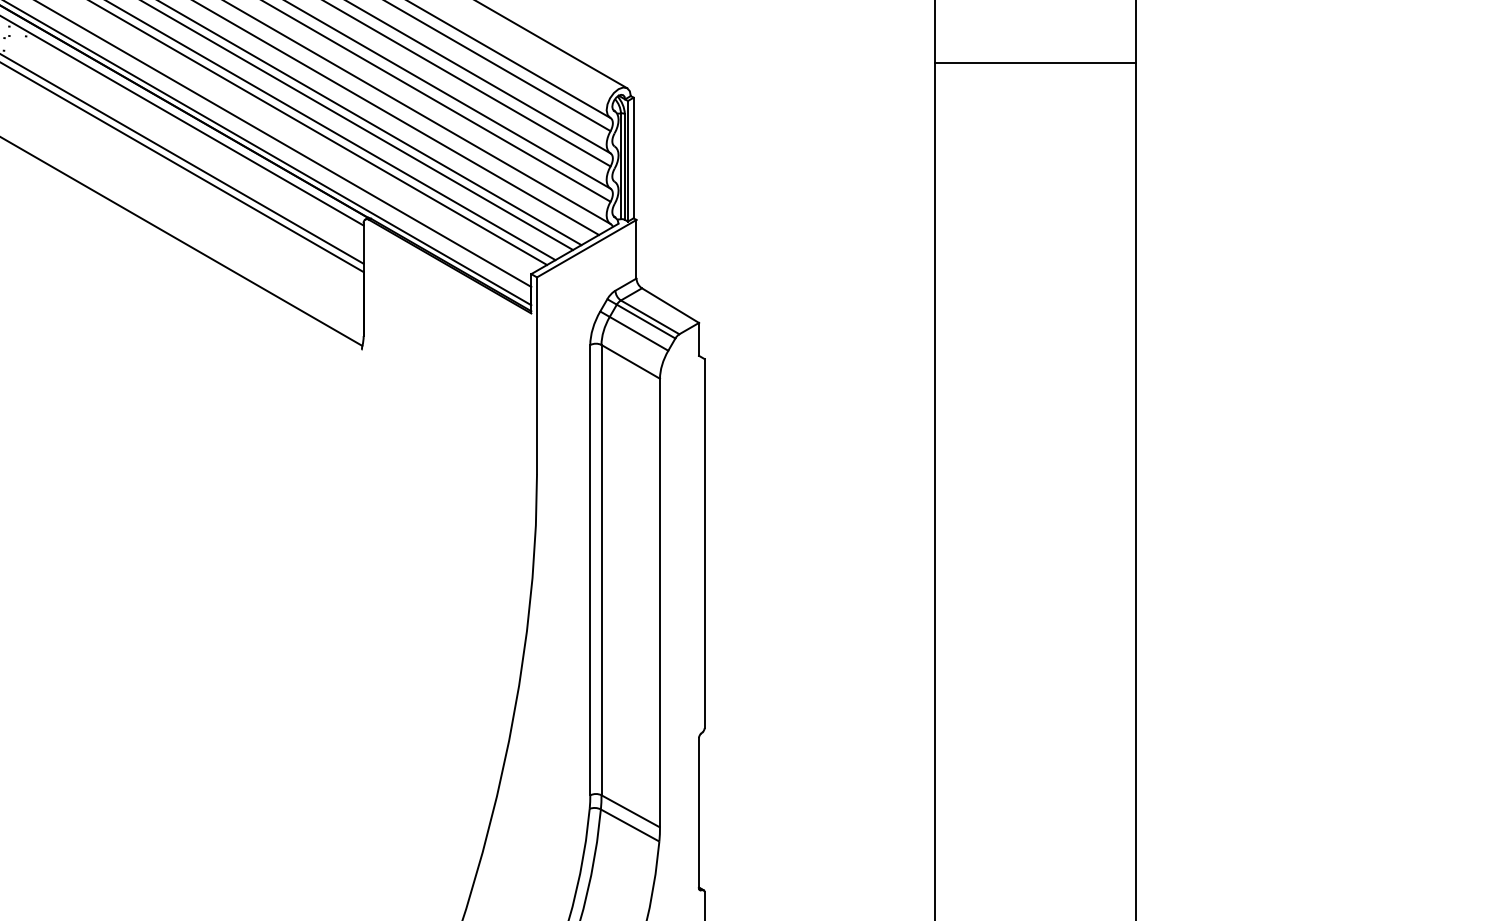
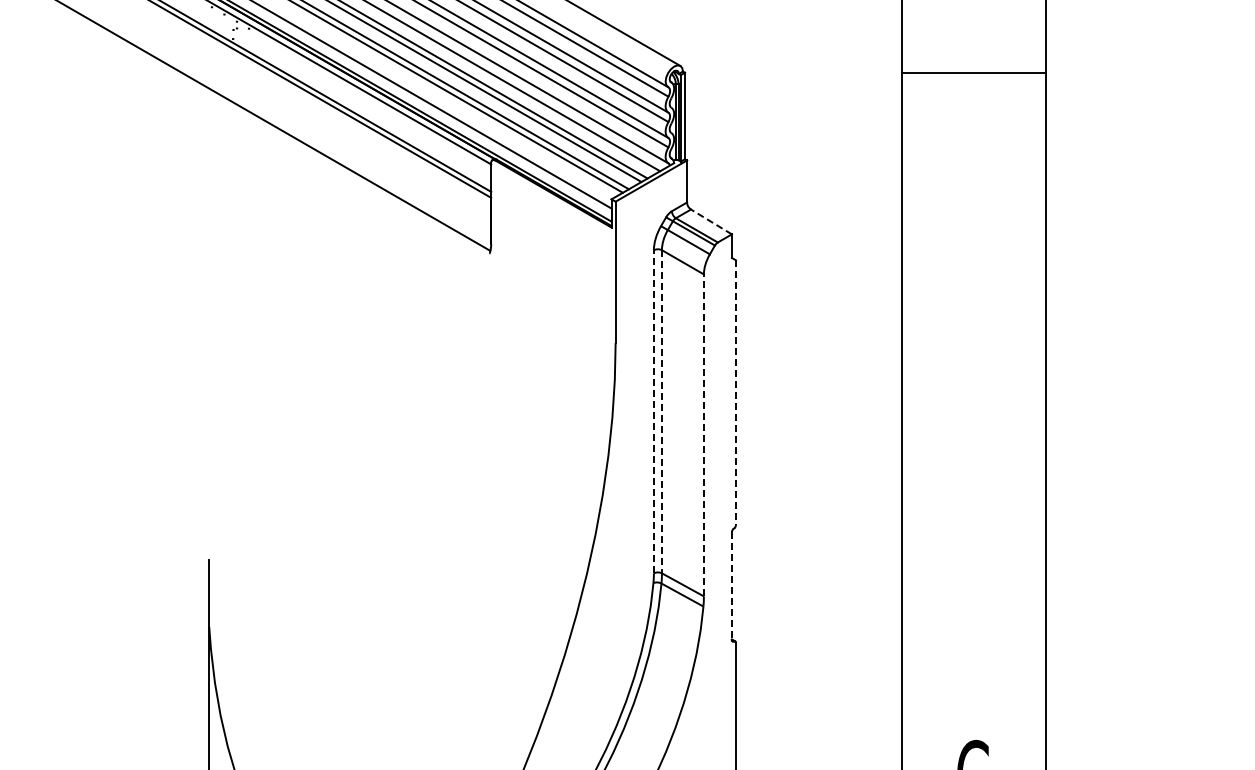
line: (1035, 63) -> (973, 73), moved
line: (670, 304) -> (711, 221), solid -> dashed
line: (704, 544) -> (735, 393), solid -> dashed
line: (589, 569) -> (653, 411), solid -> dashed
line: (600, 569) -> (661, 411), solid -> dashed
line: (659, 603) -> (703, 435), solid -> dashed
line: (698, 813) -> (731, 586), solid -> dashed

